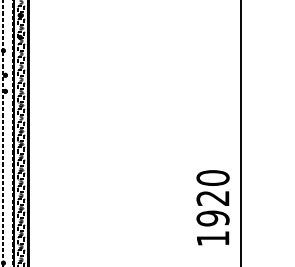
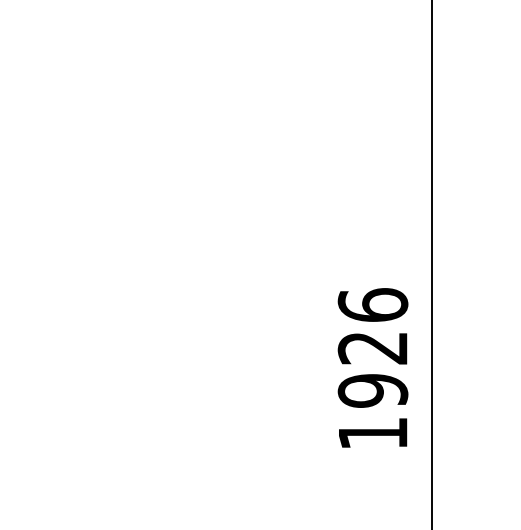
text: (212, 177) -> (371, 304), 1920 -> 1926

